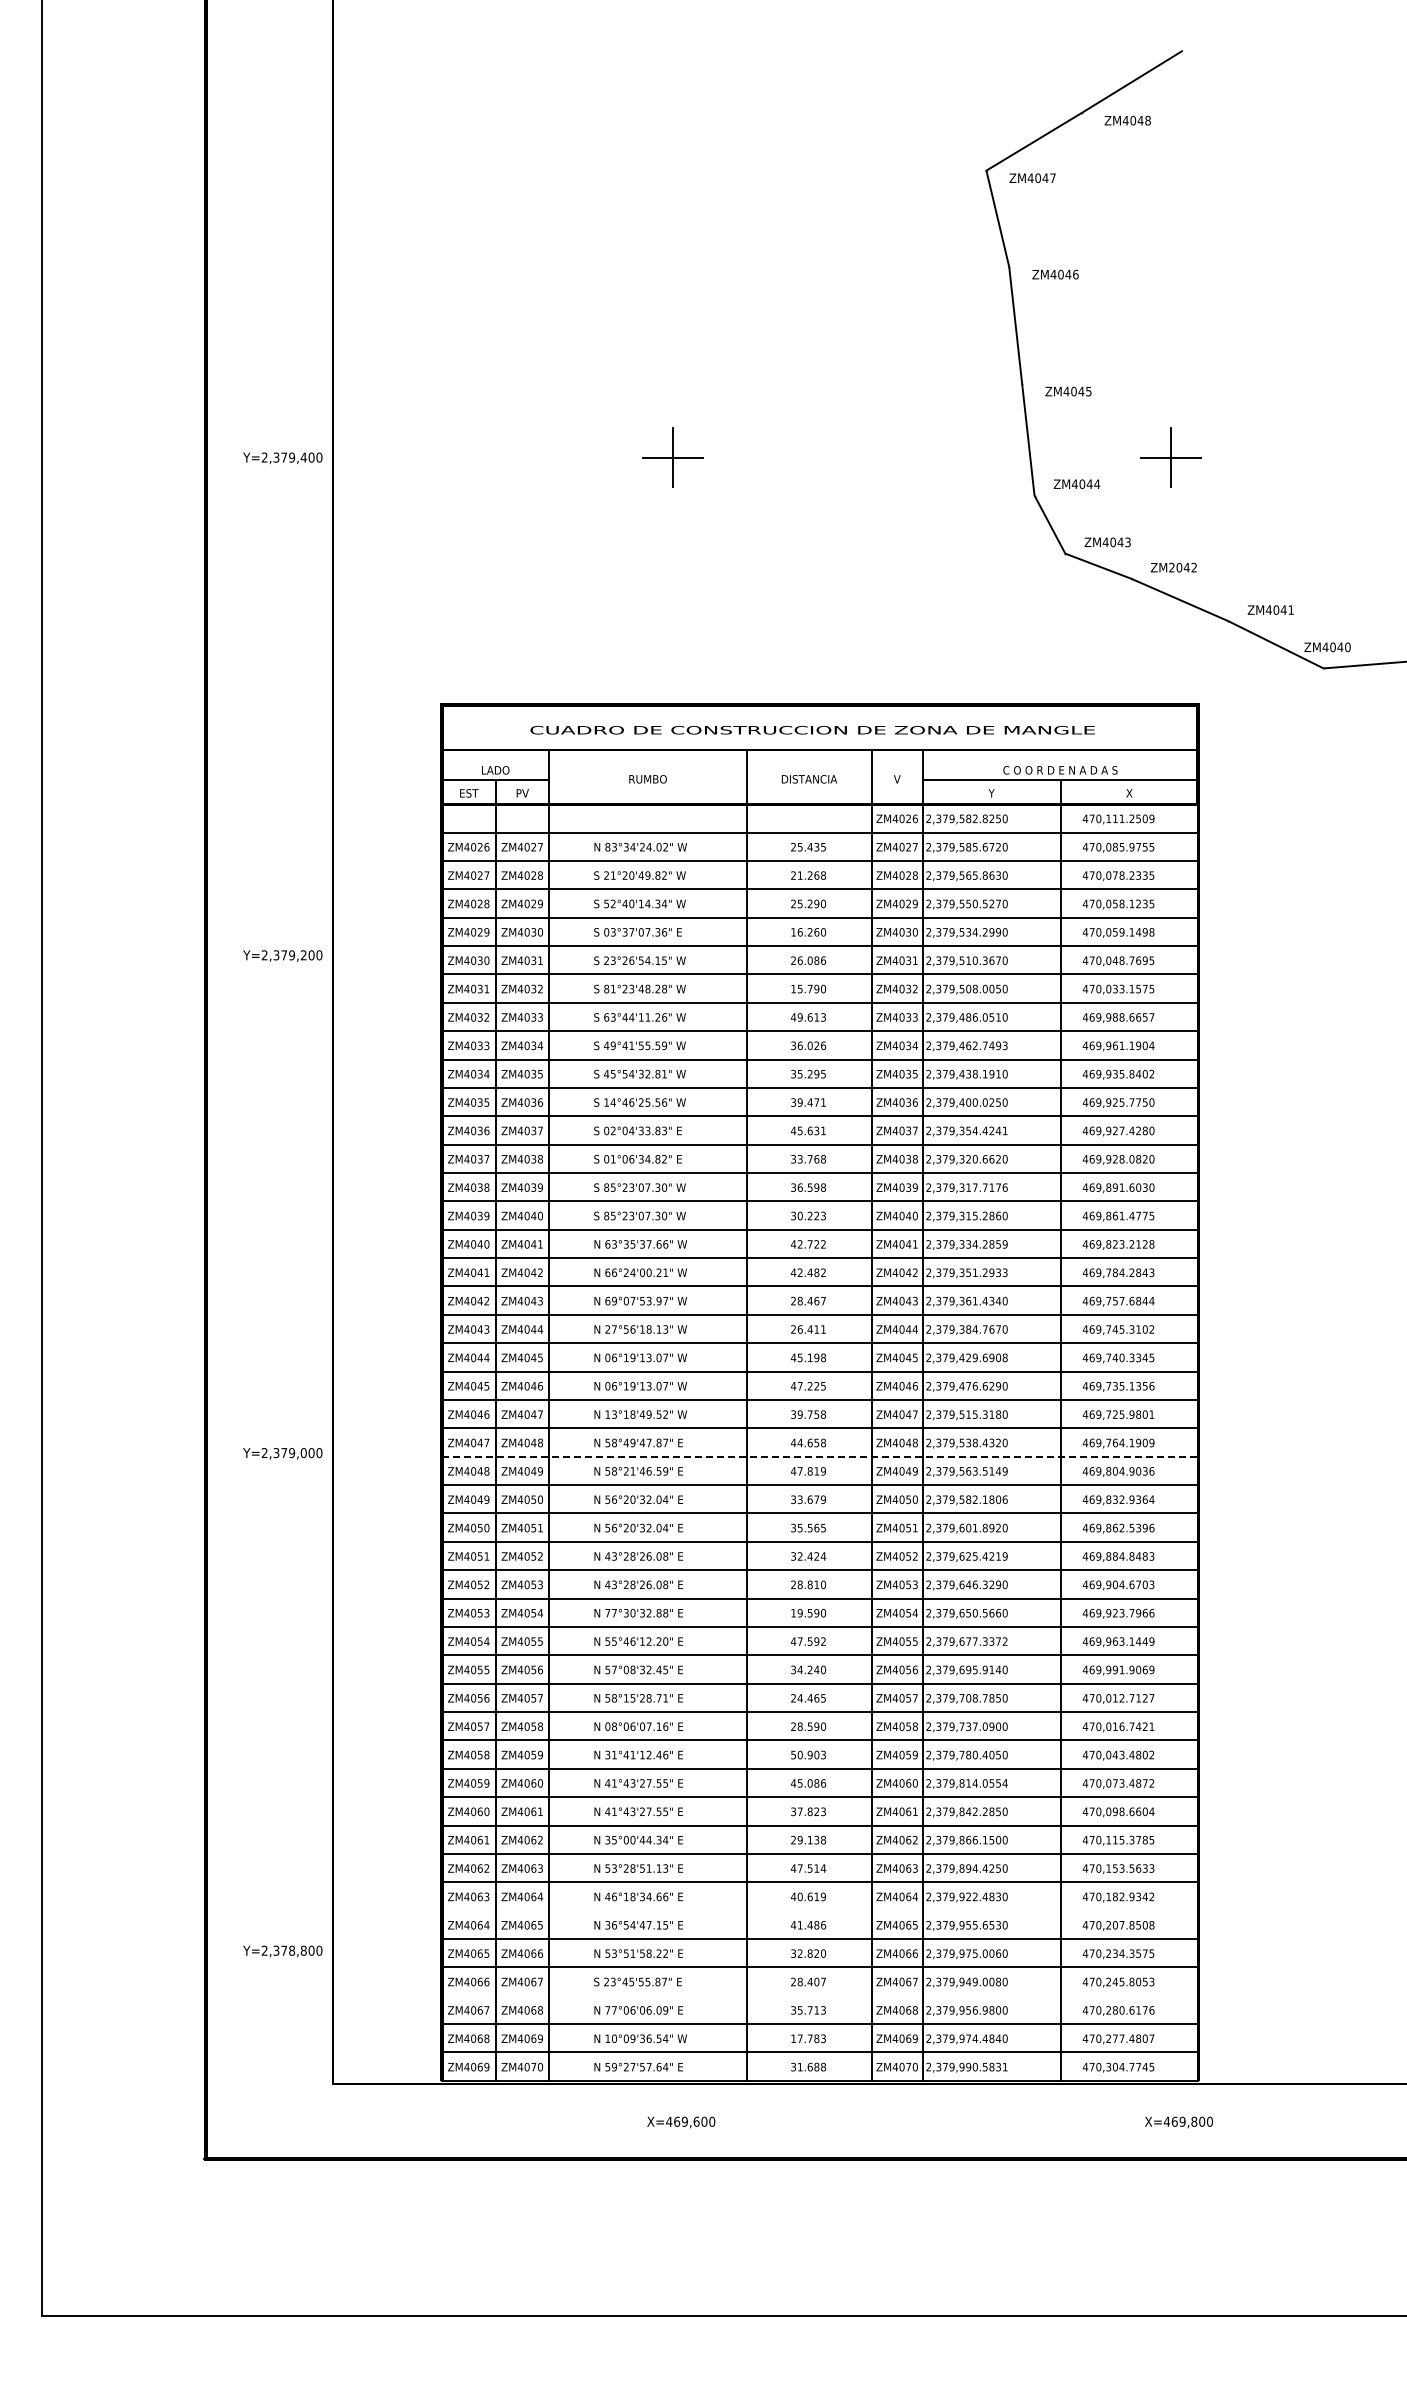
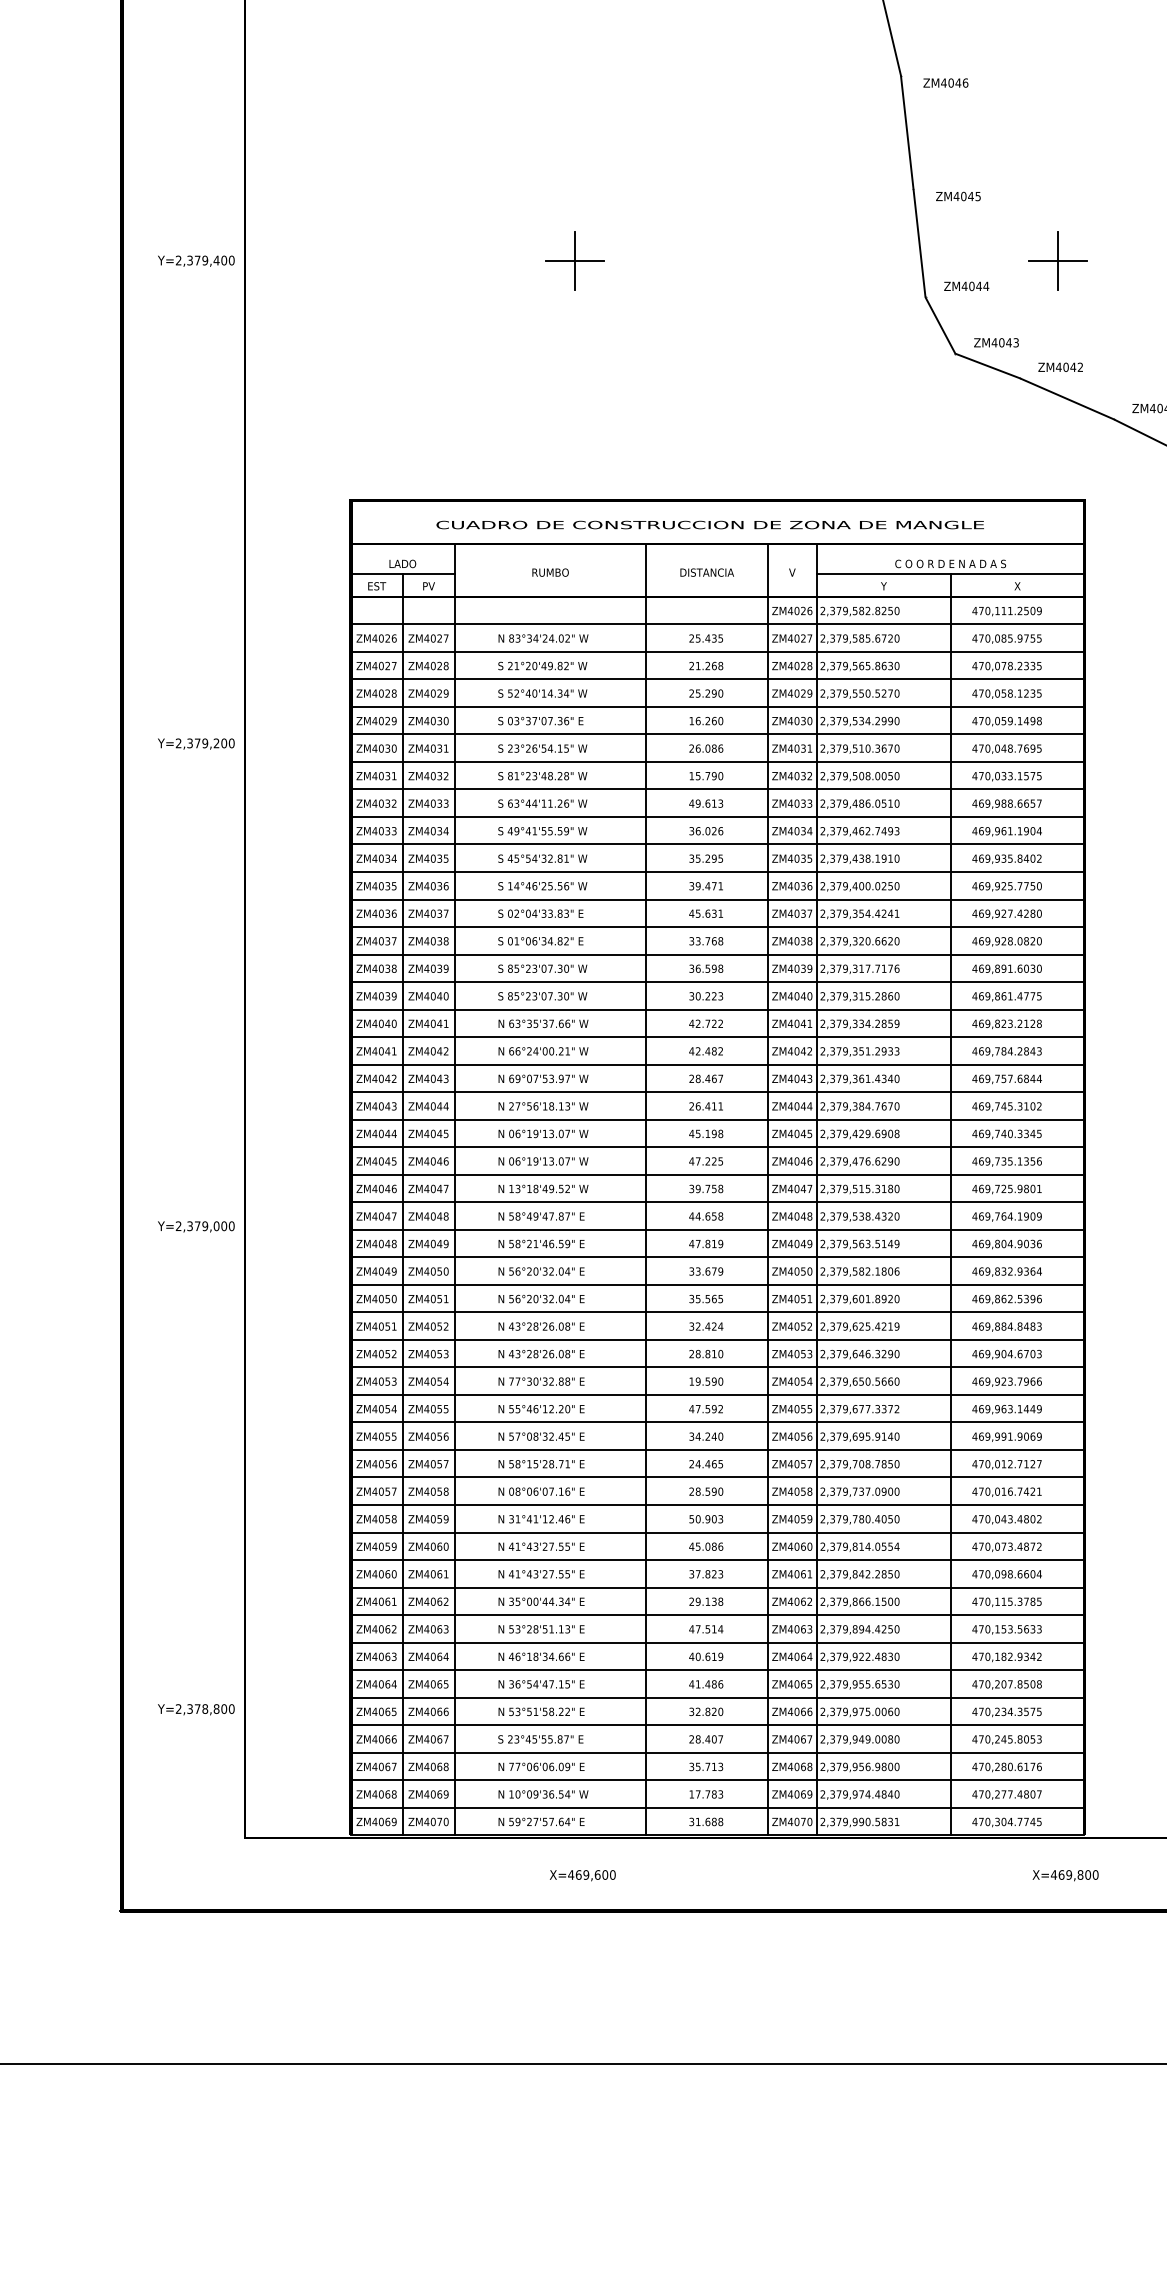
text: (1172, 567) -> (1059, 367), ZM2042 -> ZM4042
line: (820, 1456) -> (717, 1229), dashed -> solid
line: (820, 1910) -> (717, 1670), added
line: (820, 1995) -> (717, 1752), added

